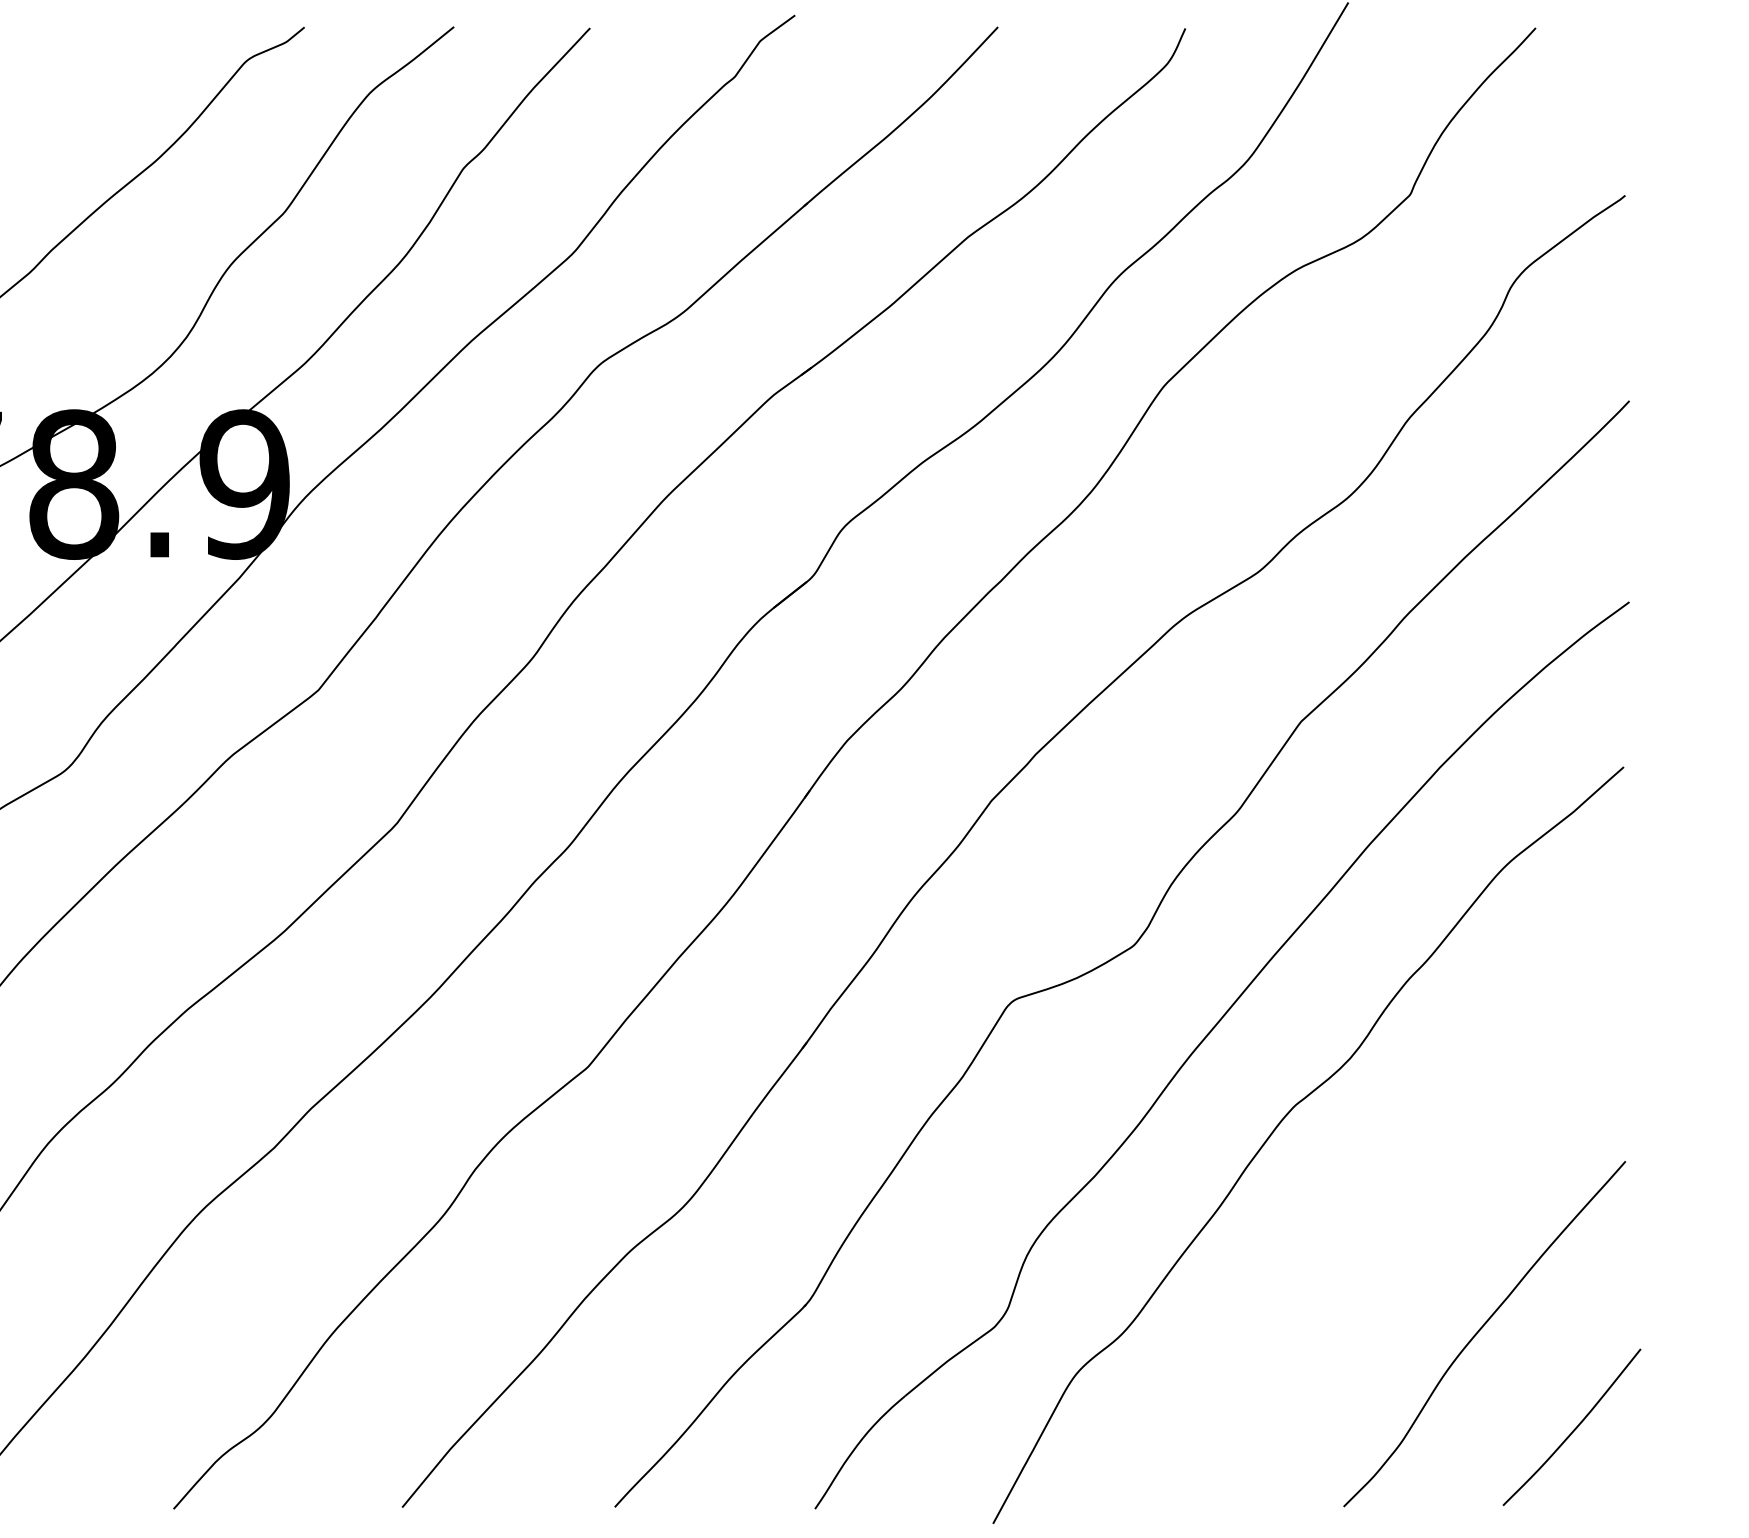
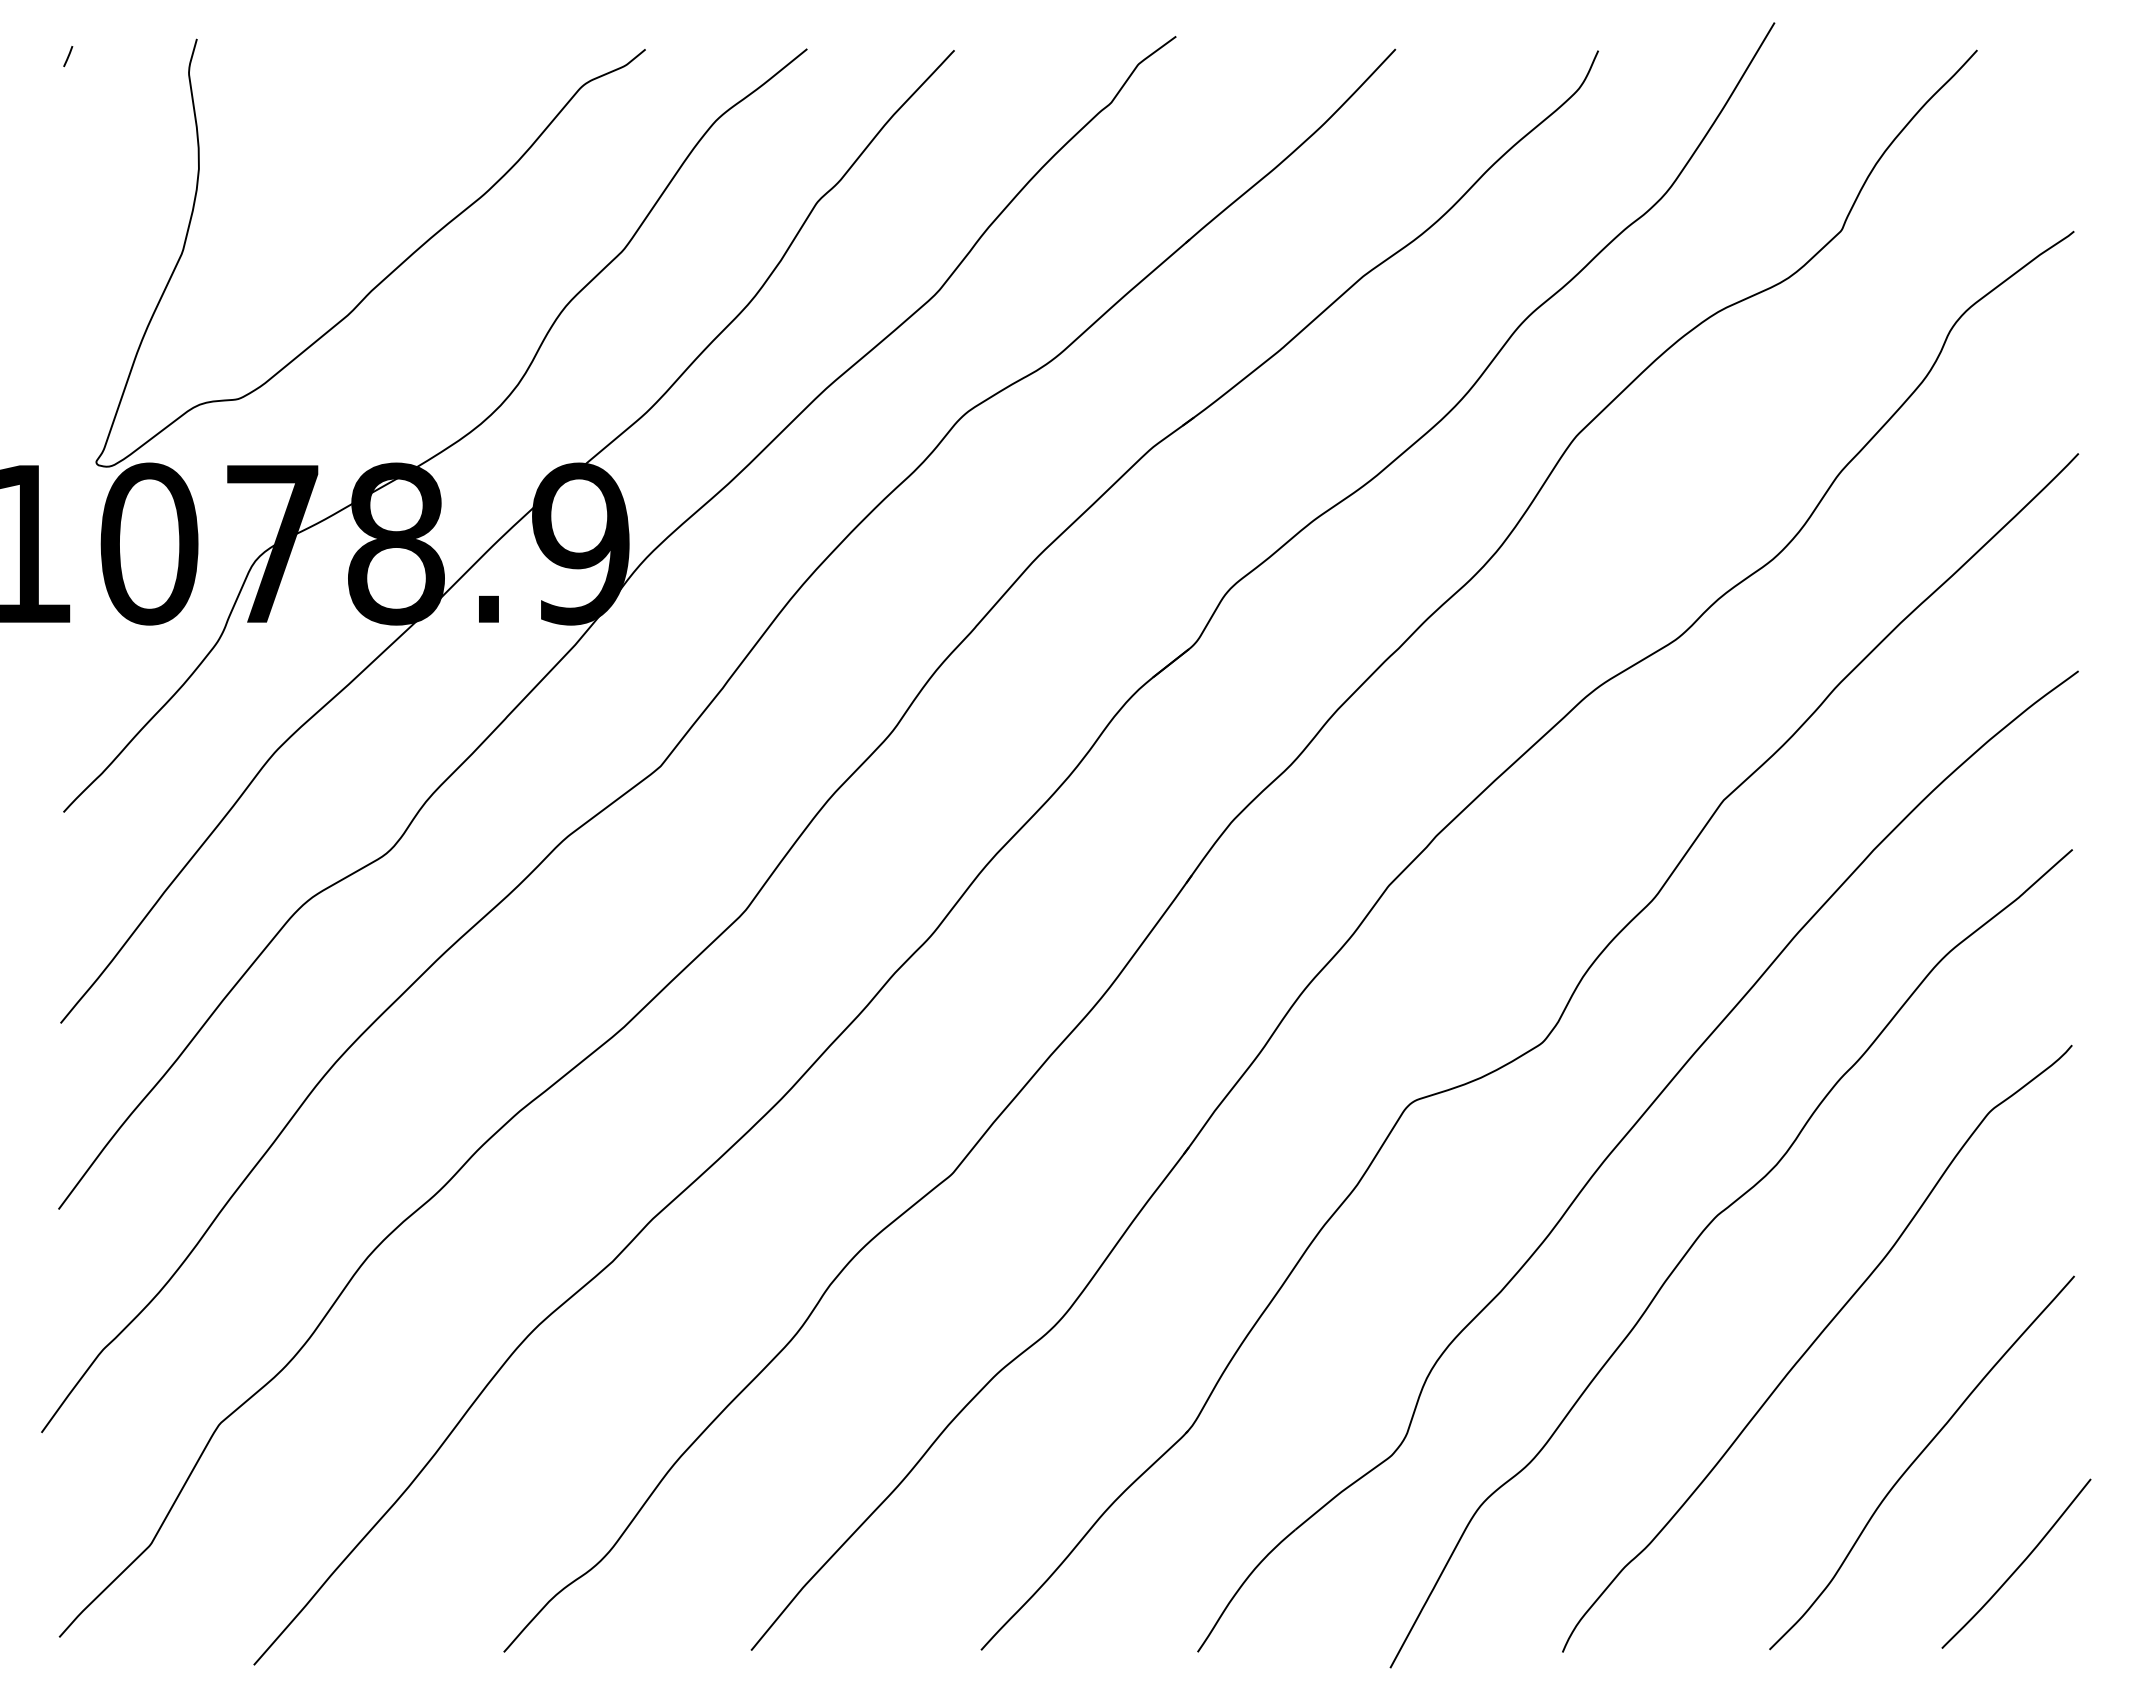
curve: (1384, 1224) -> (1813, 1344), added

